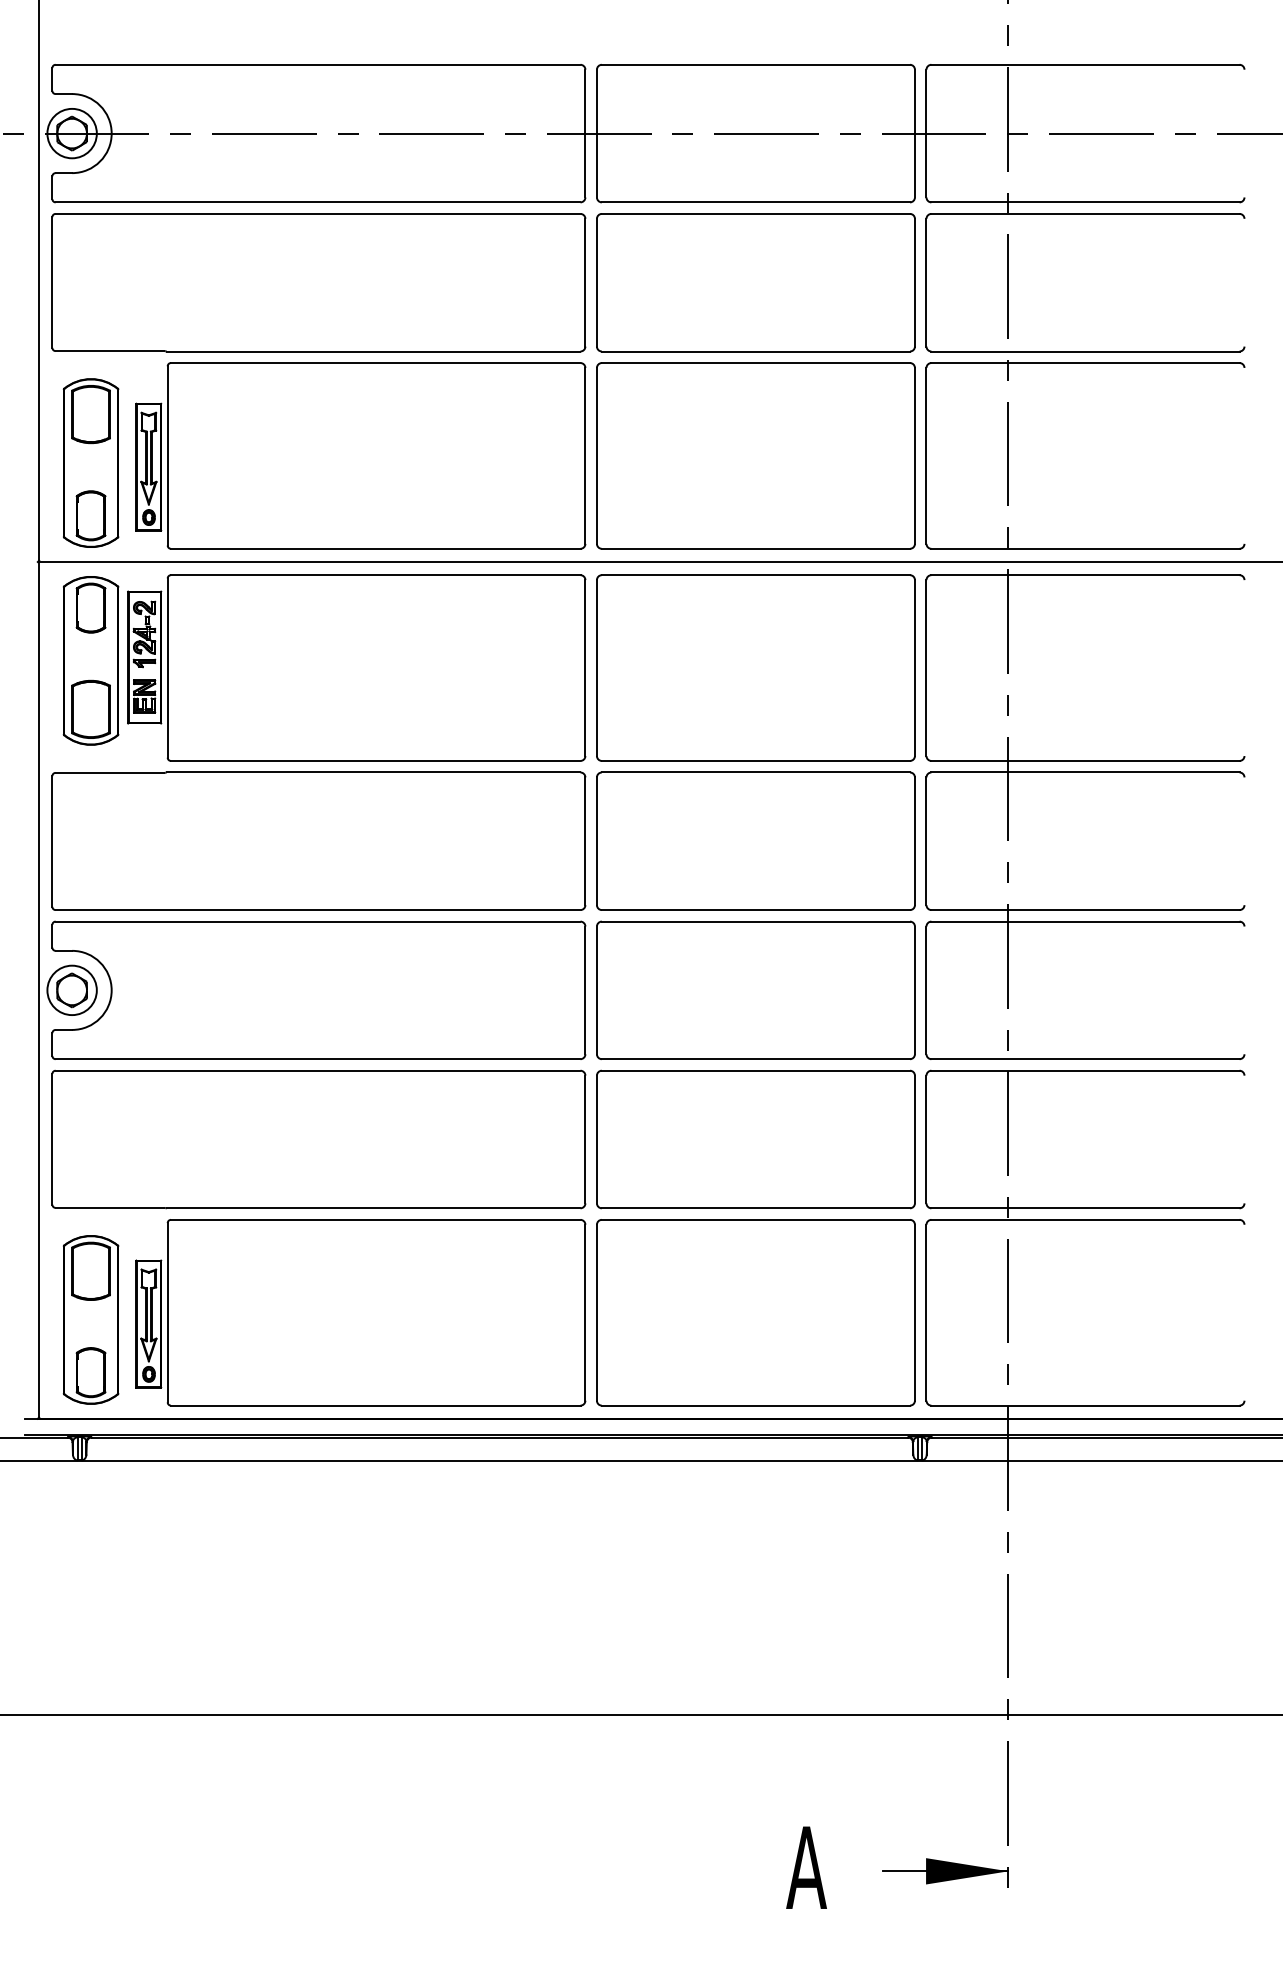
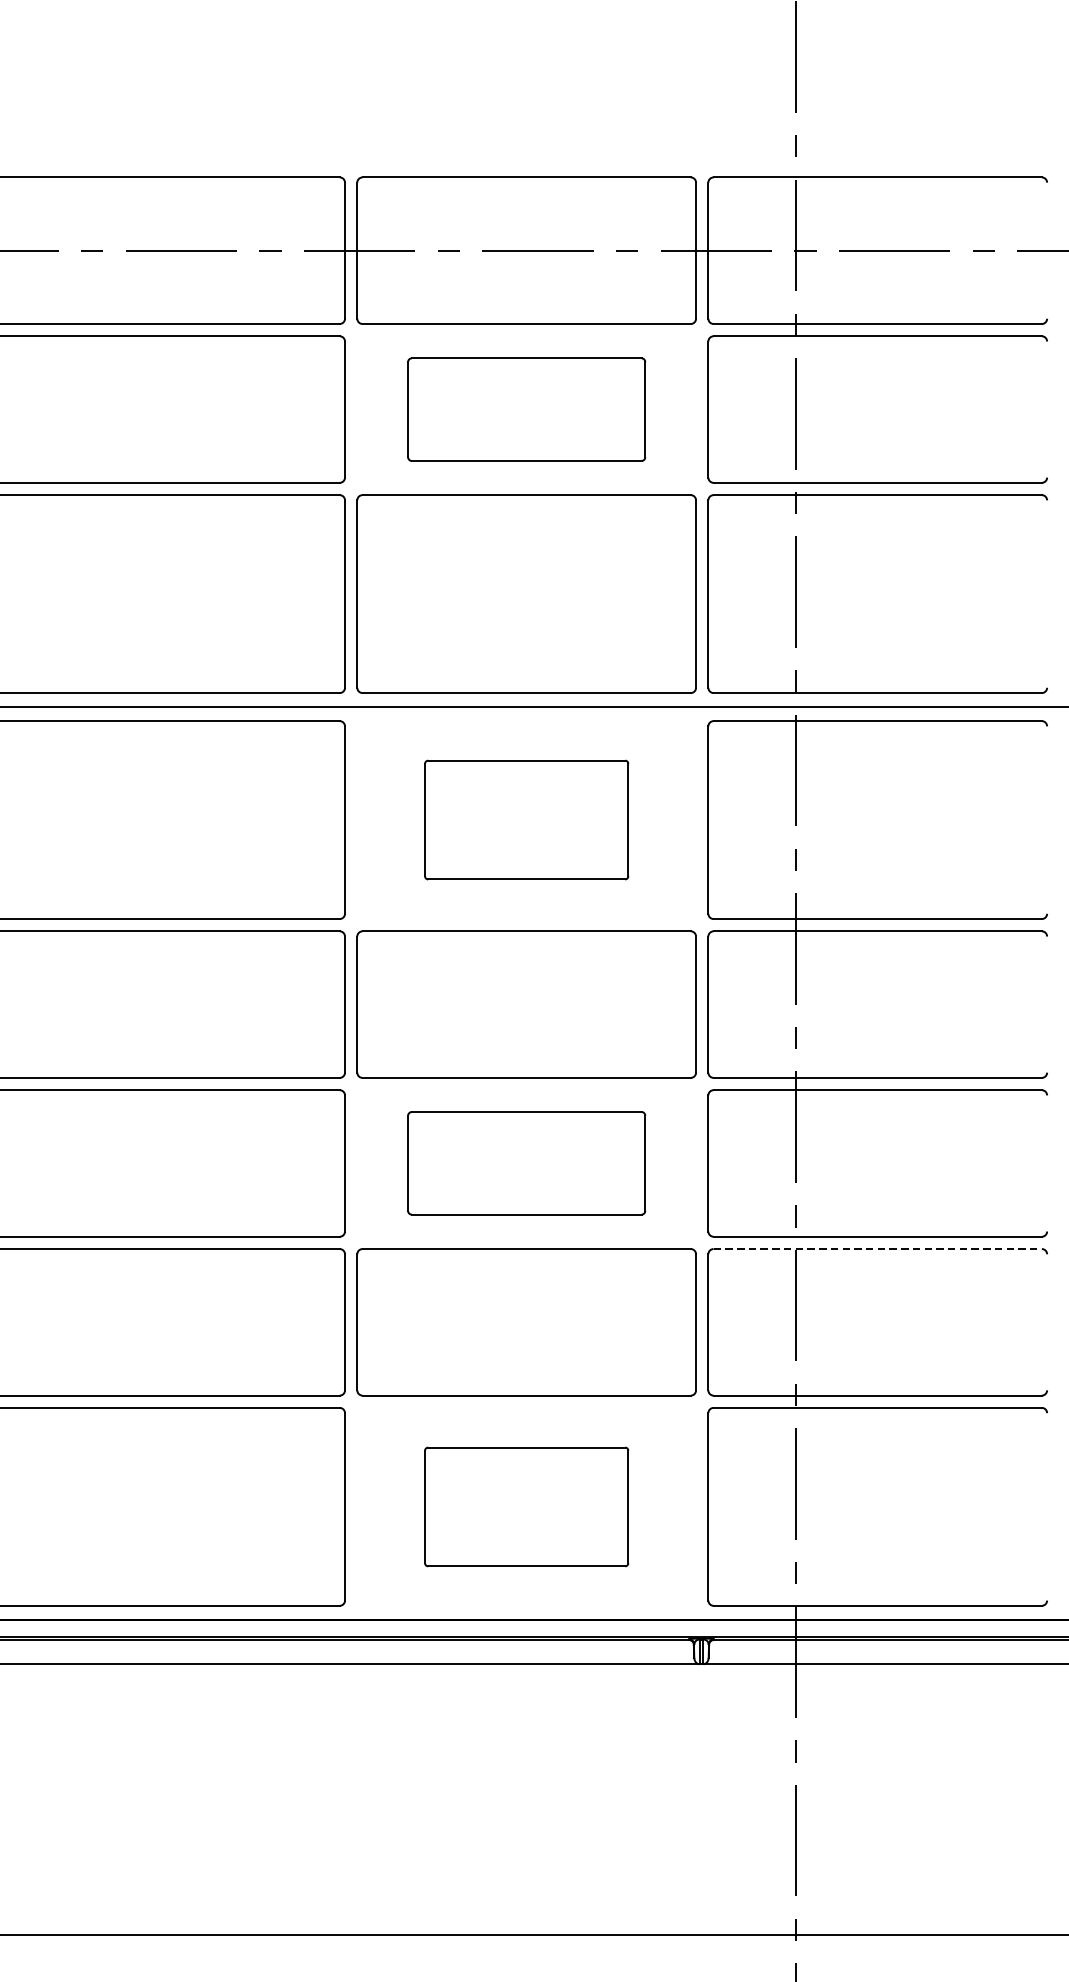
part: (755, 282) -> (526, 409), size x0.7
part: (755, 667) -> (526, 819), size x0.6
part: (755, 989) -> (526, 1162), size x0.7
line: (1085, 1070) -> (877, 1248), solid -> dashed
part: (755, 1312) -> (526, 1506), size x0.6

